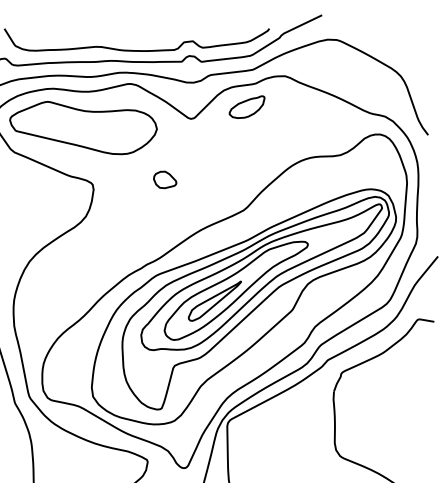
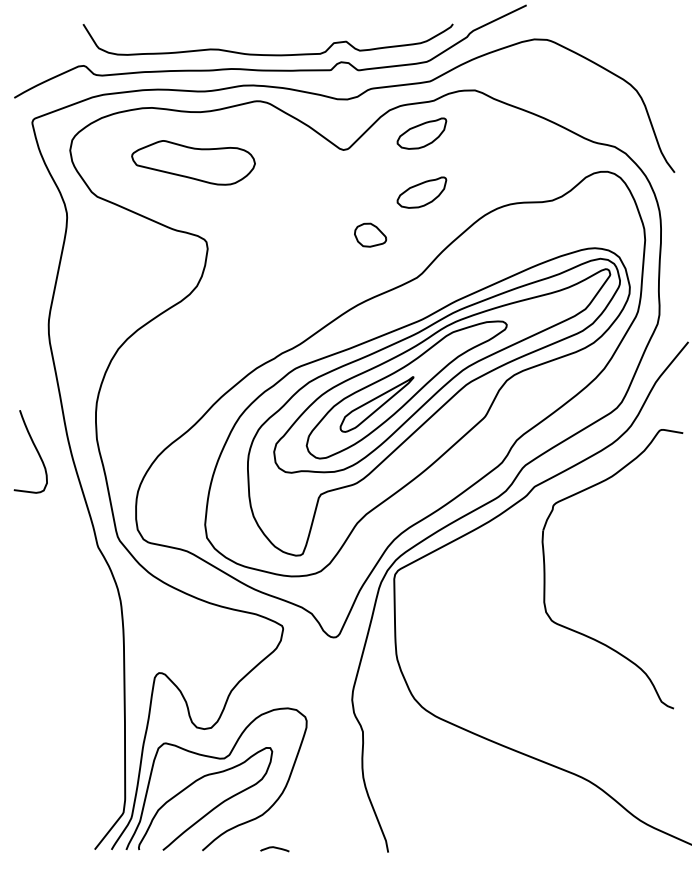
part: (83, 127) -> (193, 162), size x0.6
part: (246, 149) -> (421, 192), added
part: (165, 179) -> (370, 234), moved

